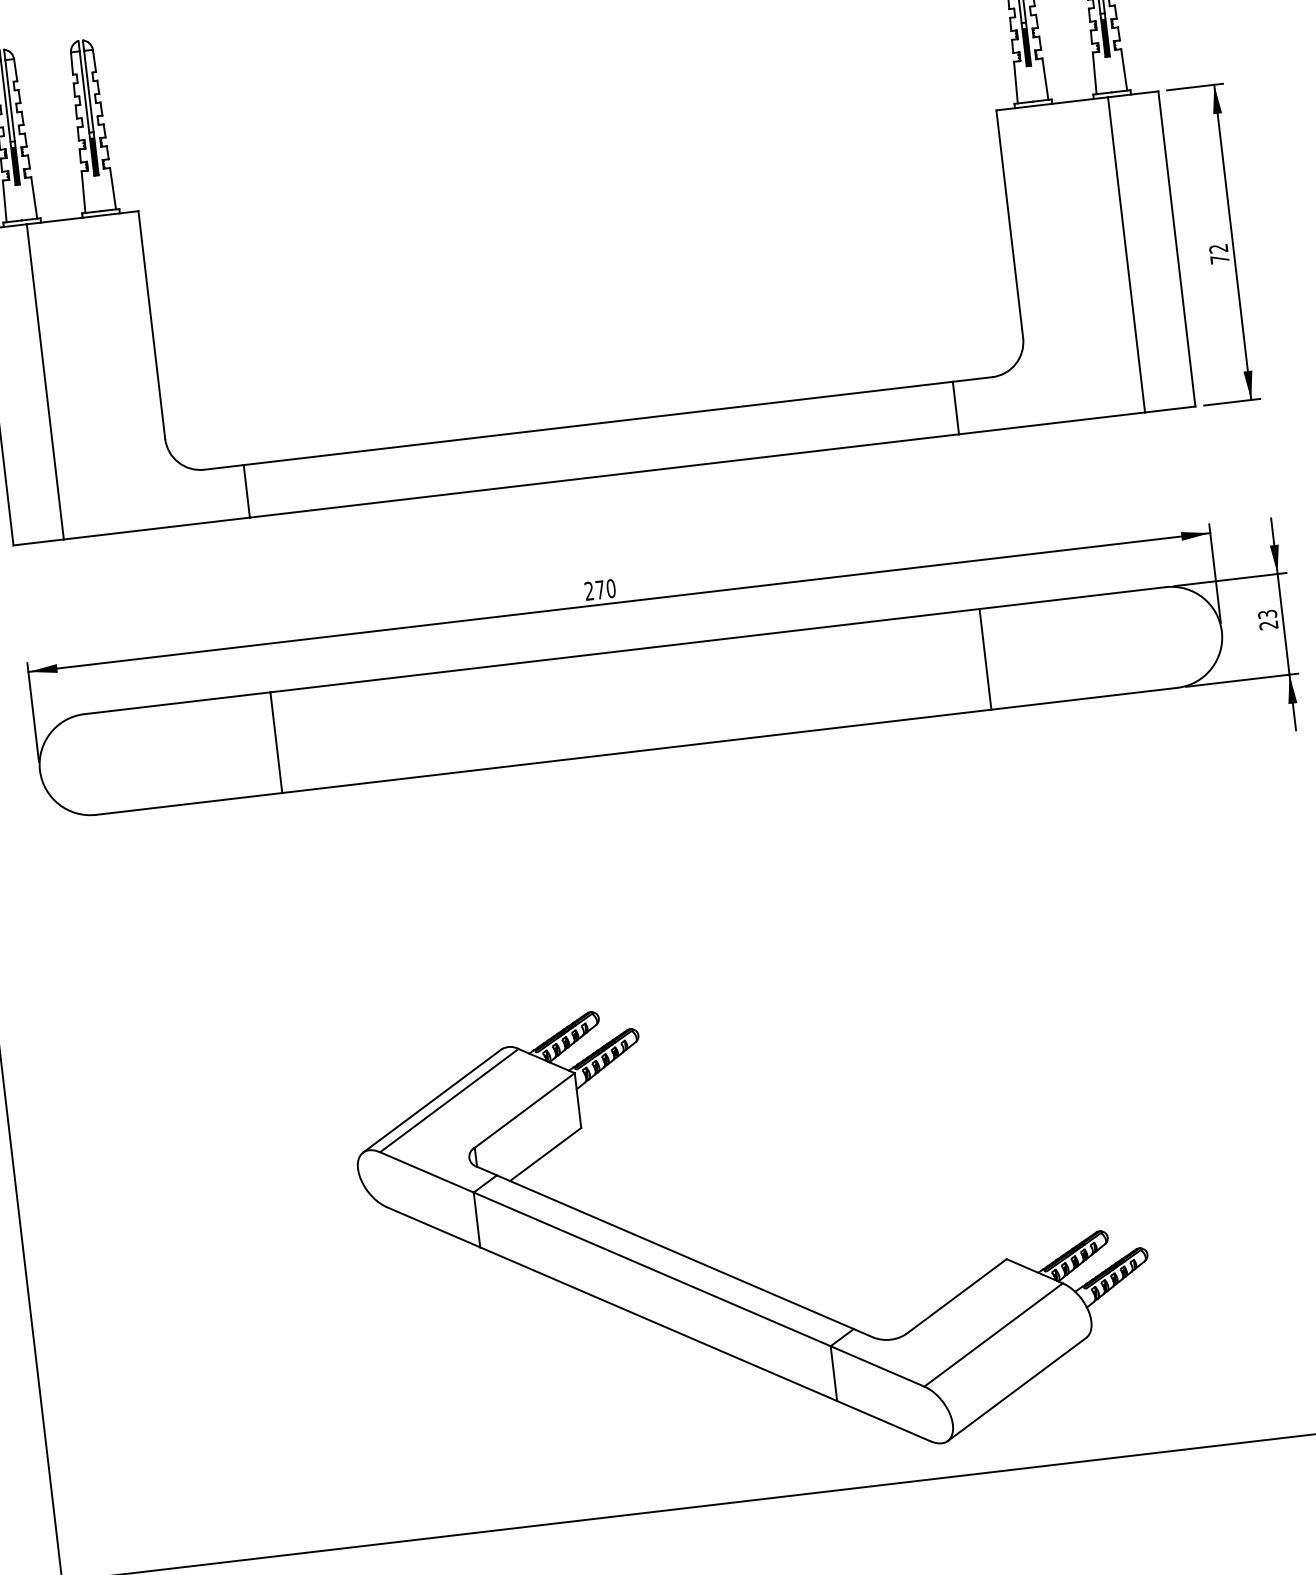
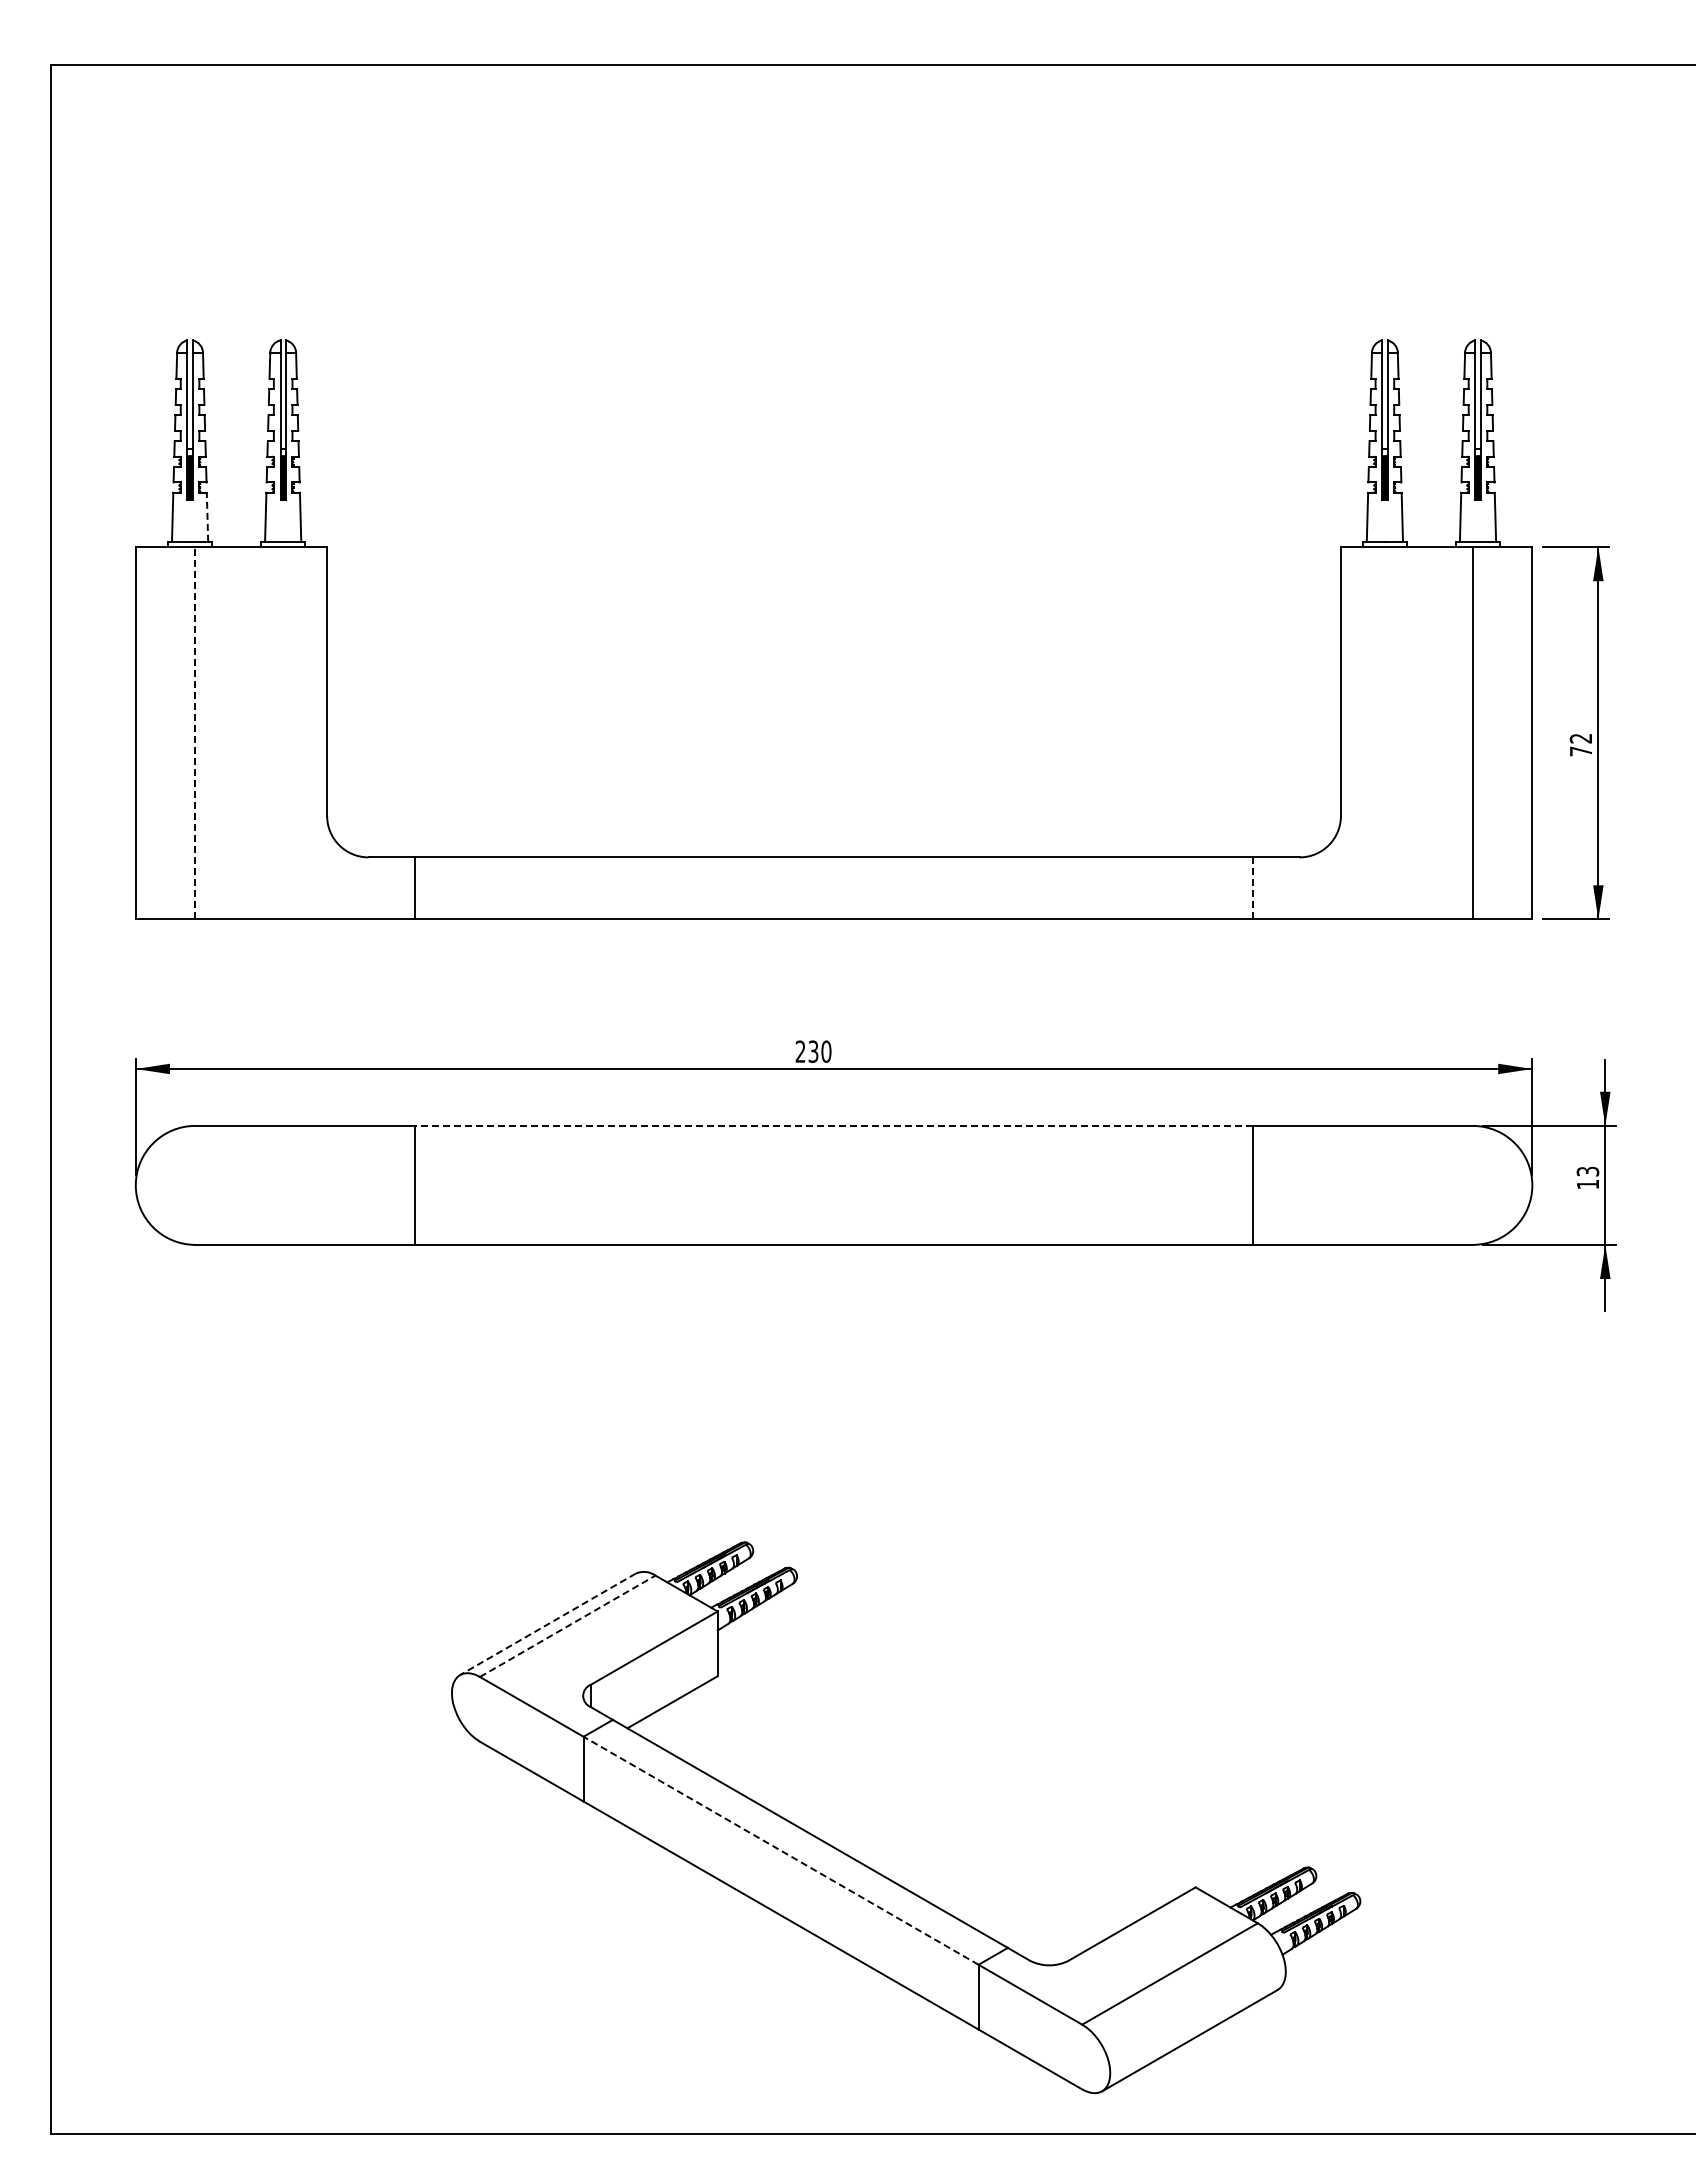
line: (34, 198) -> (207, 517), solid -> dashed
line: (45, 381) -> (195, 732), solid -> dashed
line: (956, 408) -> (1253, 888), solid -> dashed
text: (600, 589) -> (813, 1051), 270 -> 230
text: (1268, 625) -> (1587, 1184), 23 -> 13
line: (625, 650) -> (834, 1125), solid -> dashed
line: (450, 1100) -> (568, 1626), solid -> dashed
line: (432, 1101) -> (547, 1624), solid -> dashed
line: (651, 1269) -> (780, 1850), solid -> dashed

